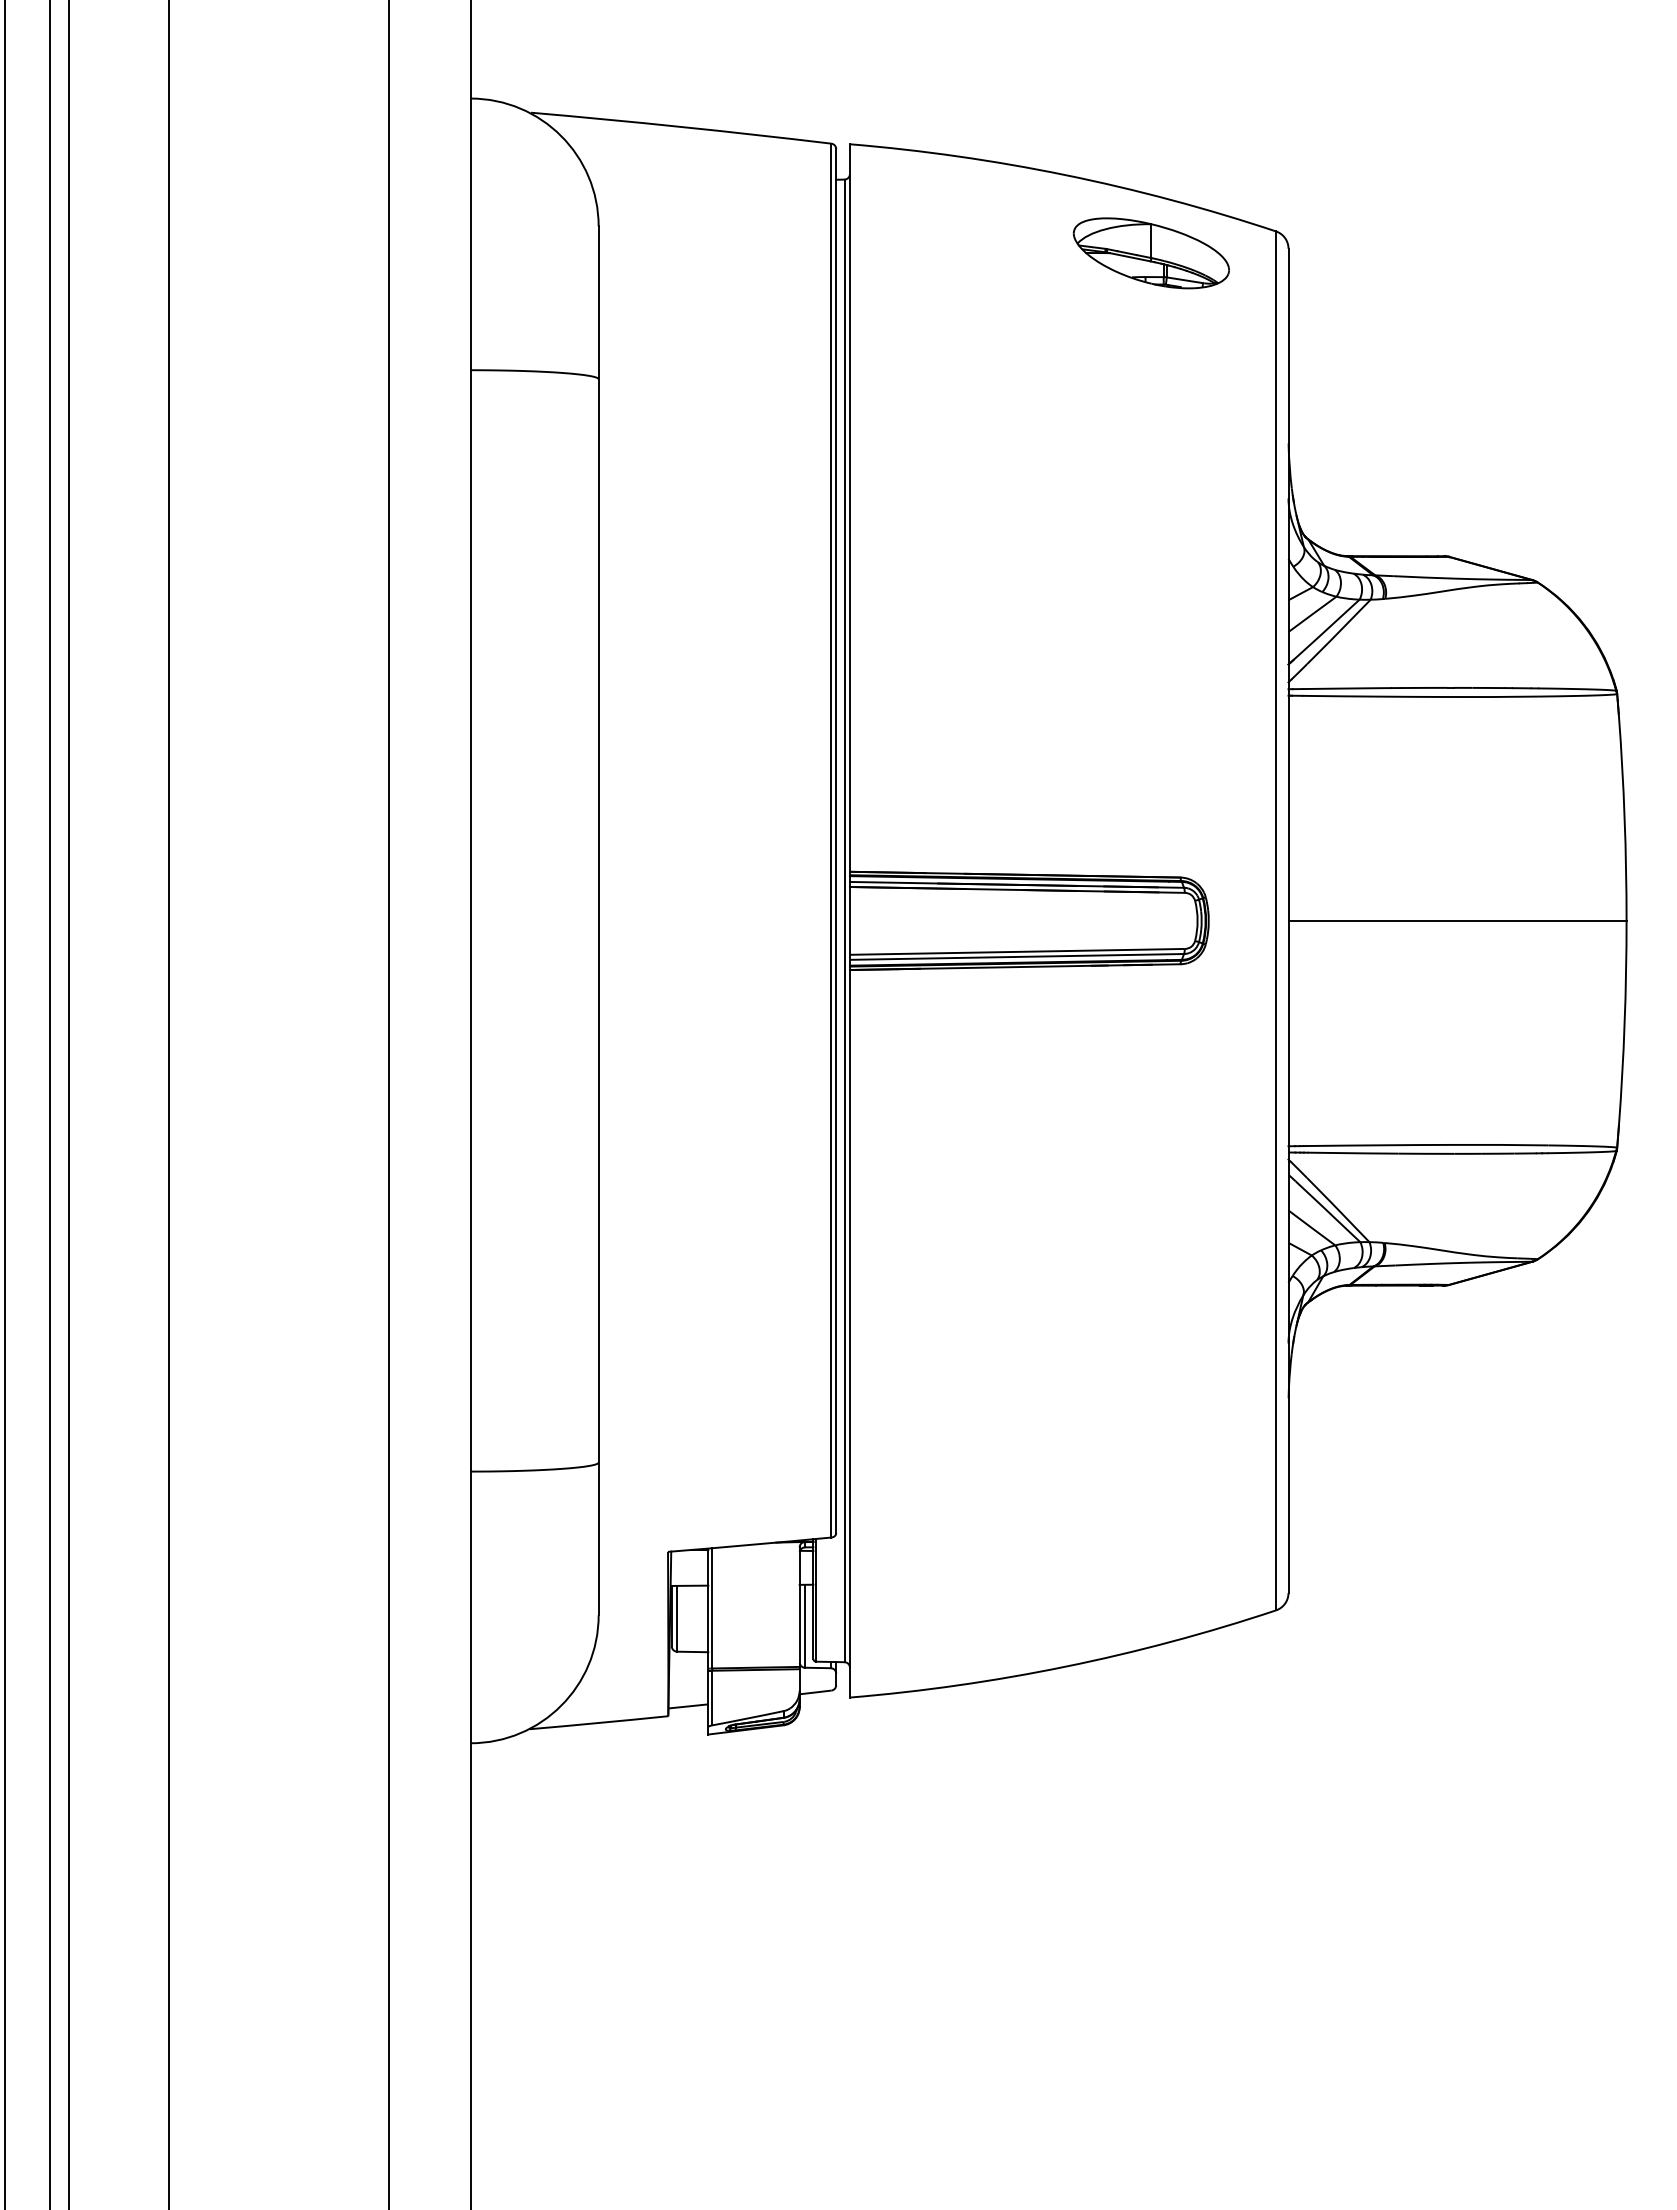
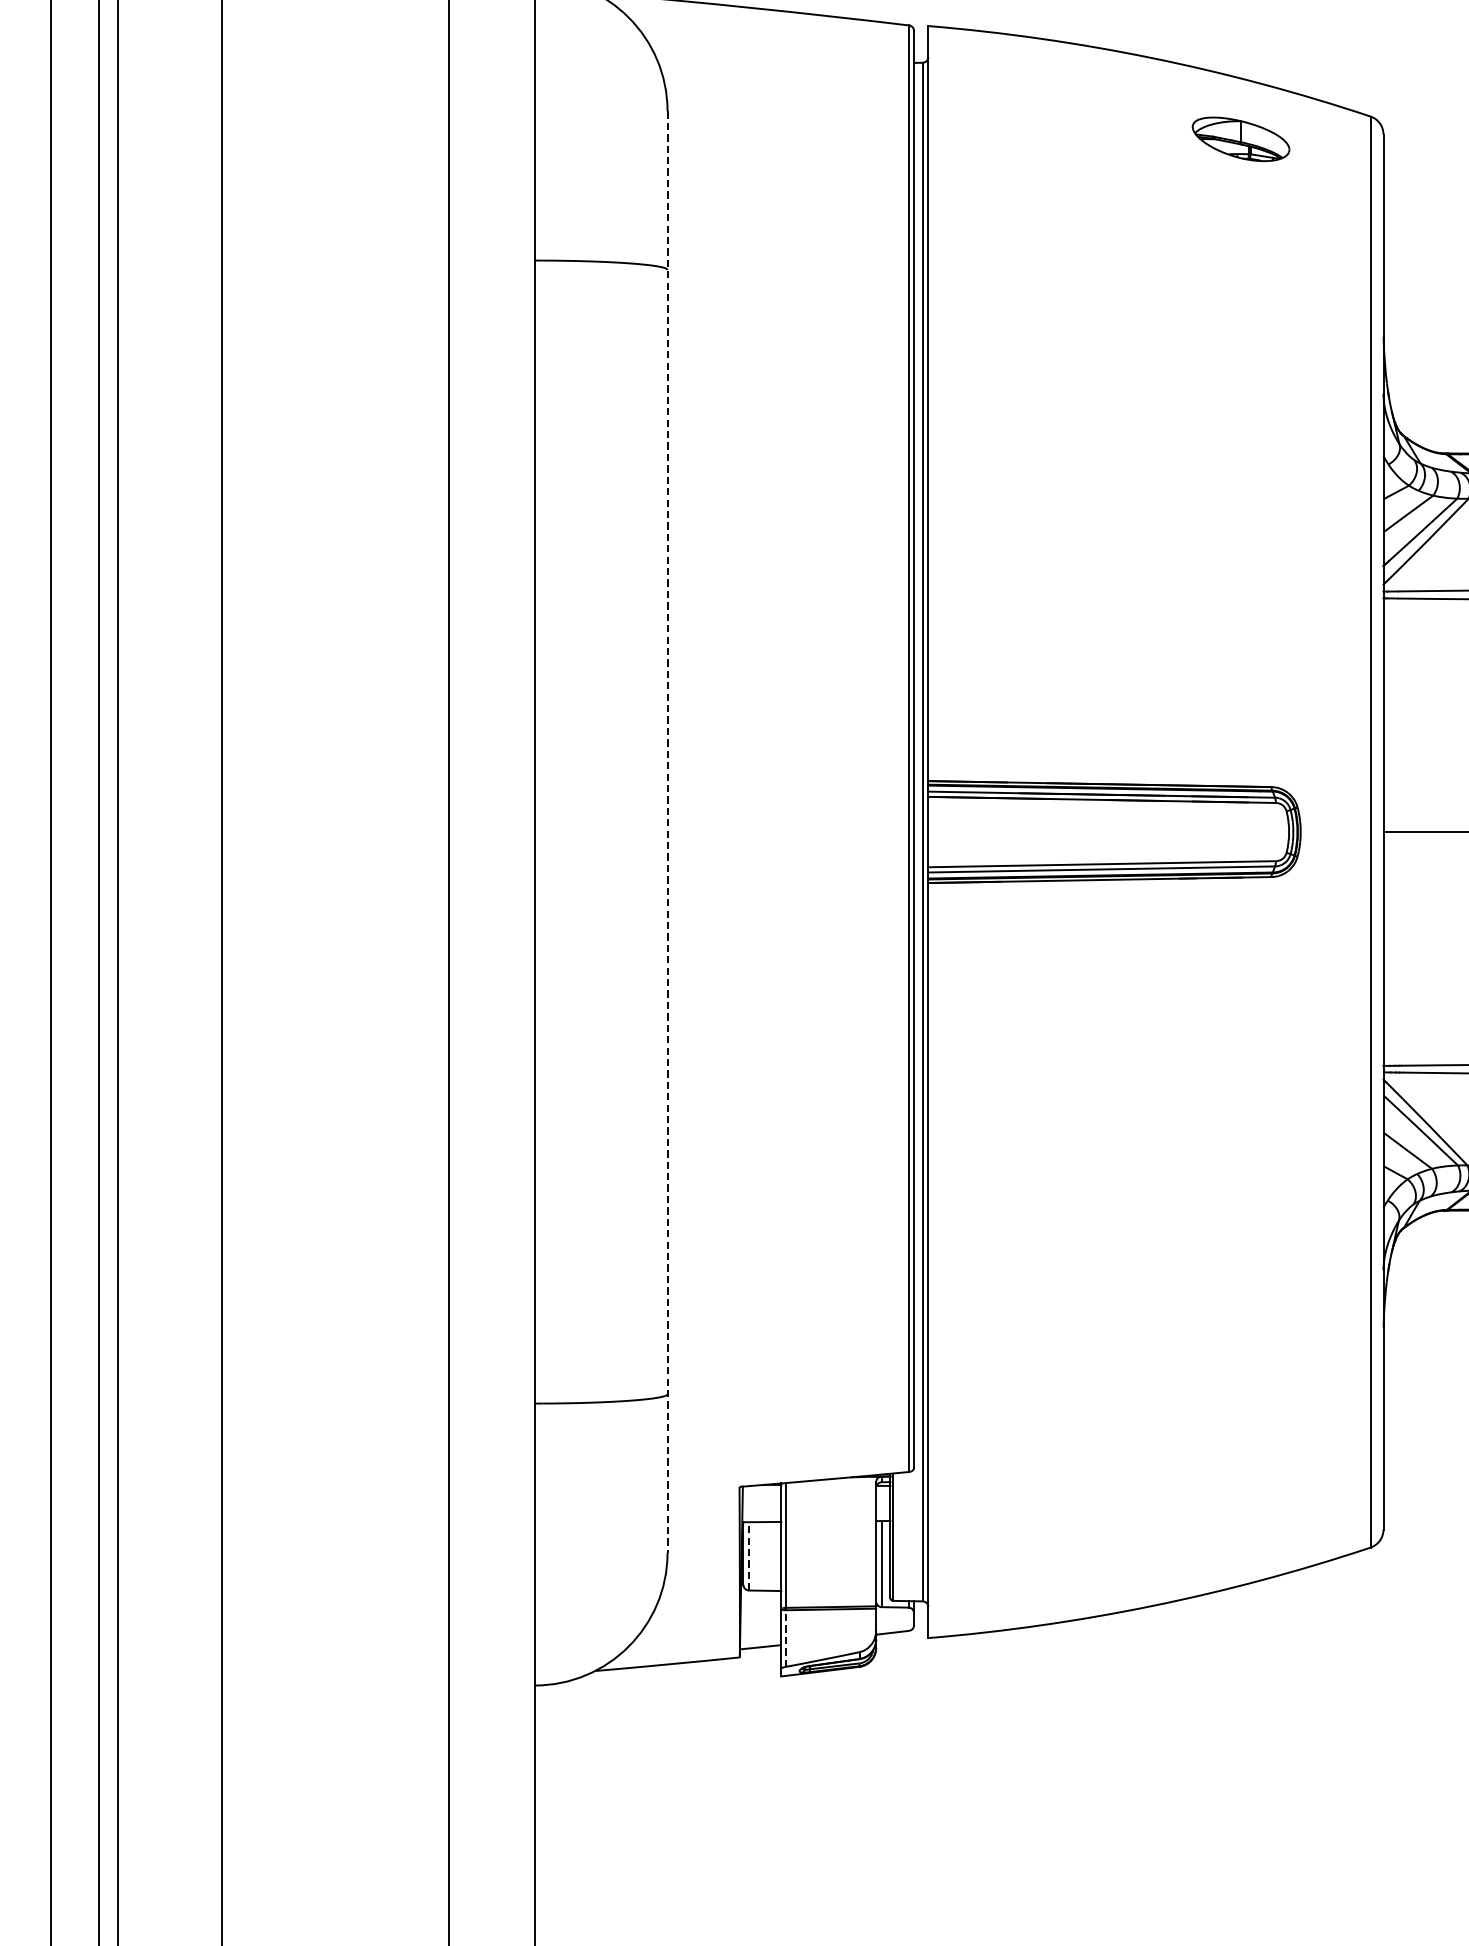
part: (1150, 253) -> (1240, 139), size x0.6
line: (598, 921) -> (667, 832), solid -> dashed
line: (677, 1618) -> (749, 1556), solid -> dashed
line: (712, 1697) -> (785, 1638), solid -> dashed

